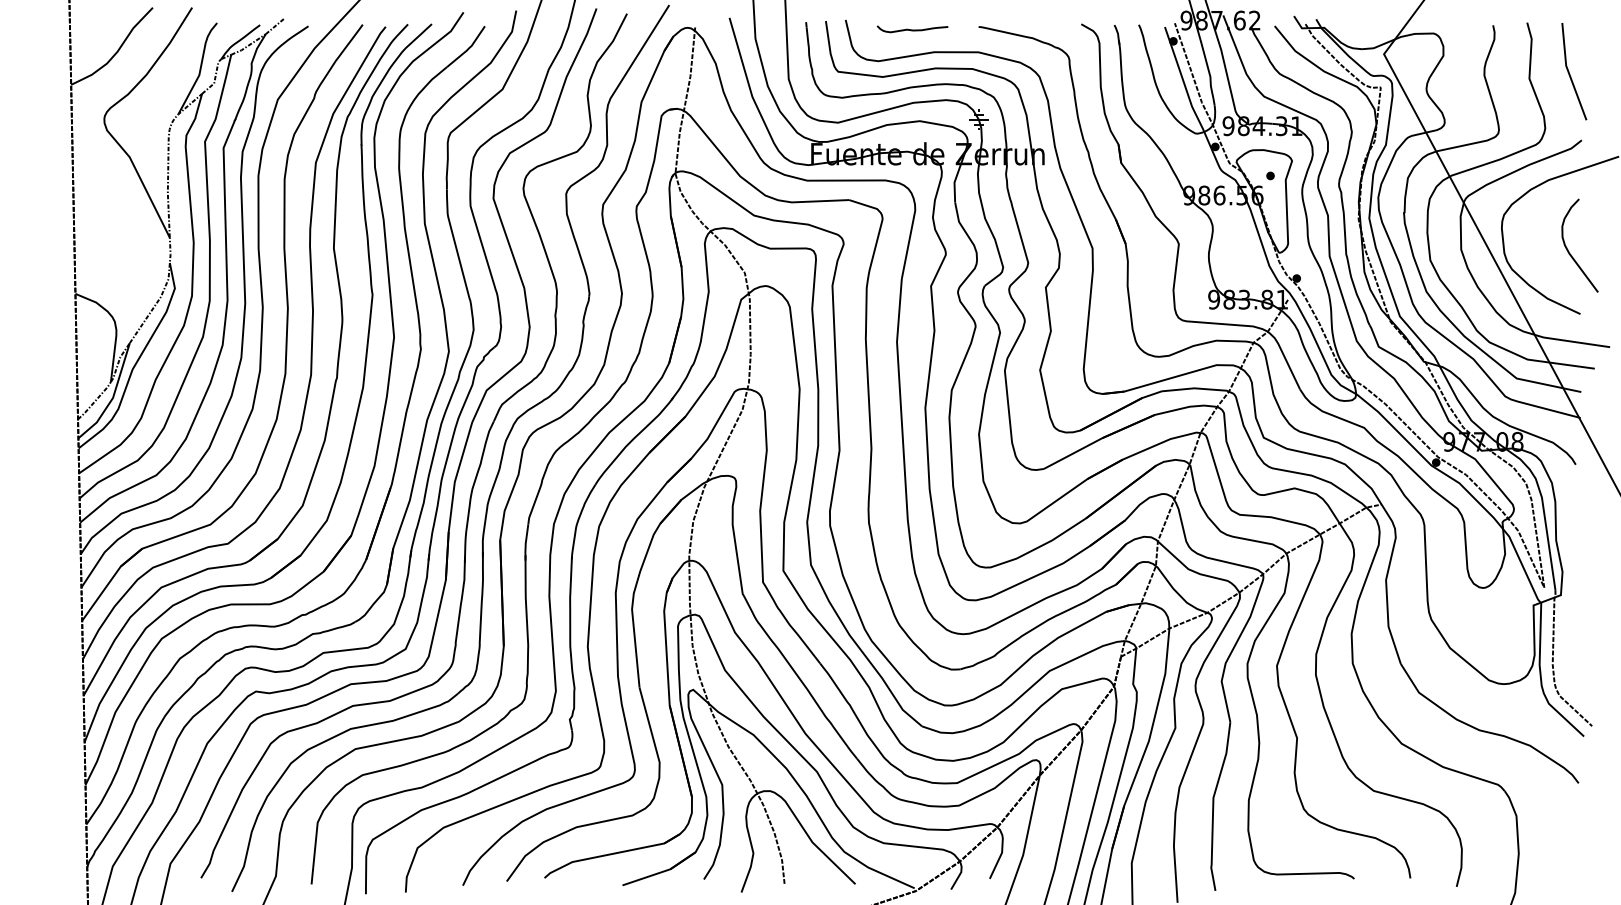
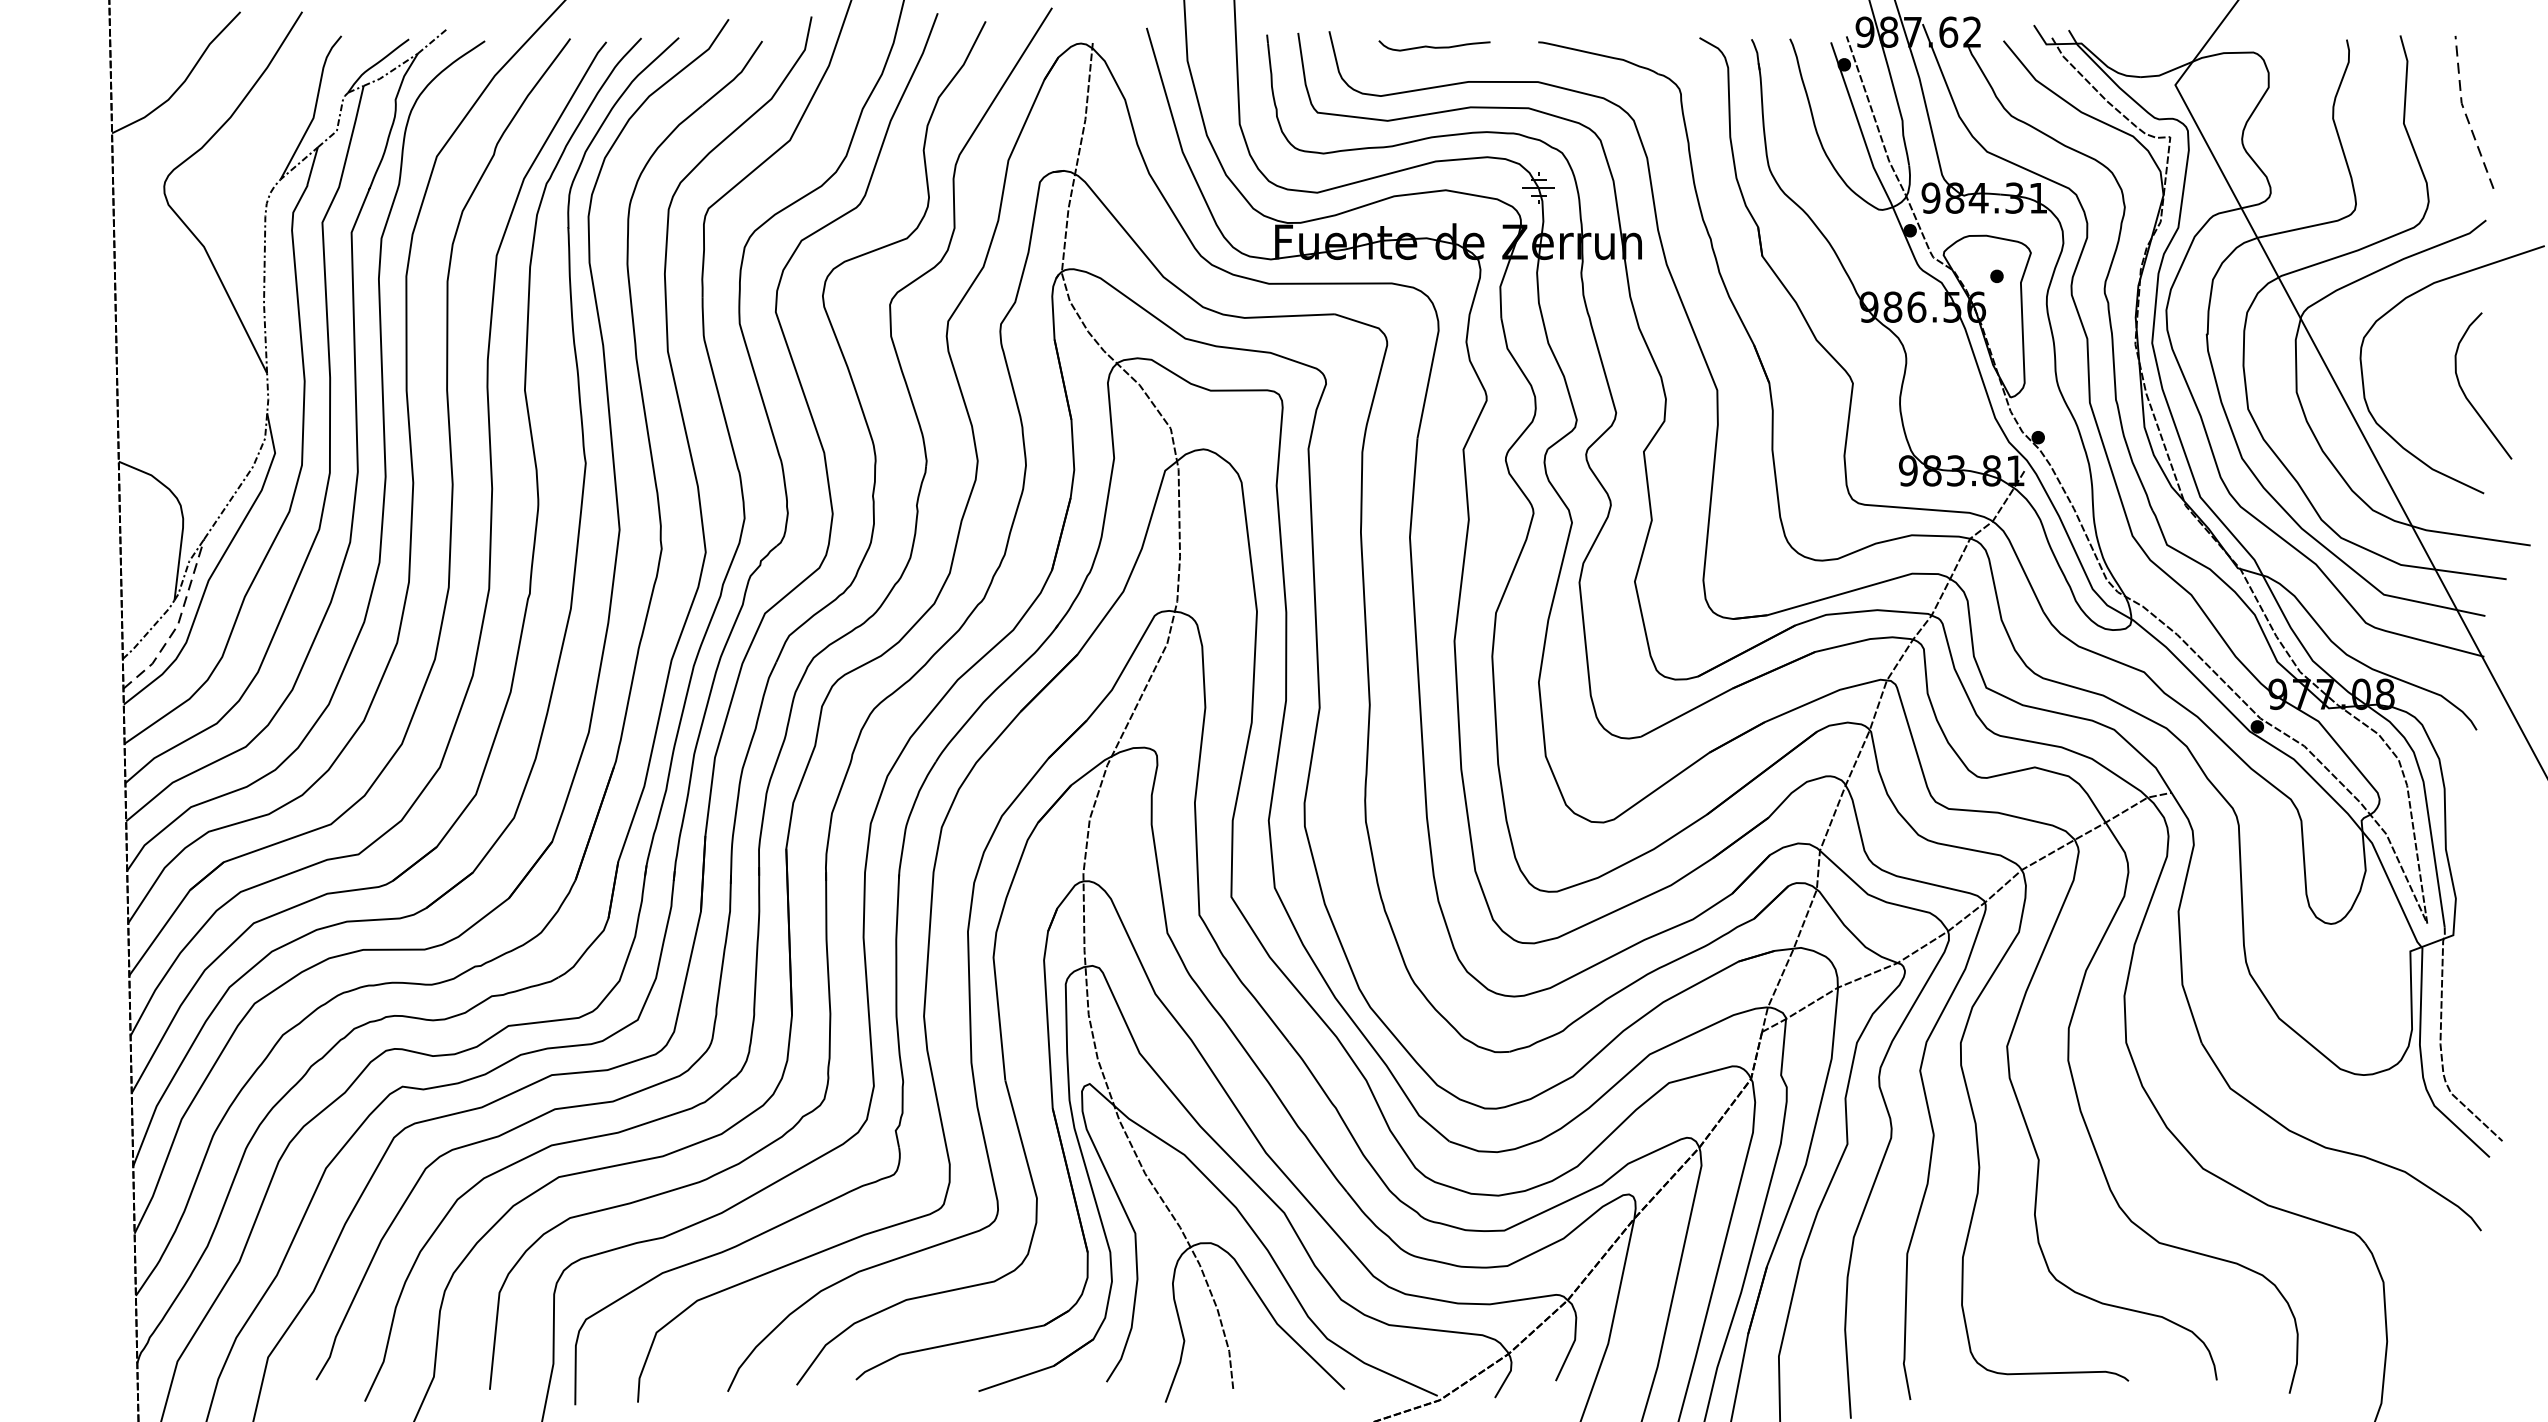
line: (1568, 72) -> (2465, 113), solid -> dashed
line: (113, 397) -> (178, 624), solid -> dashed

